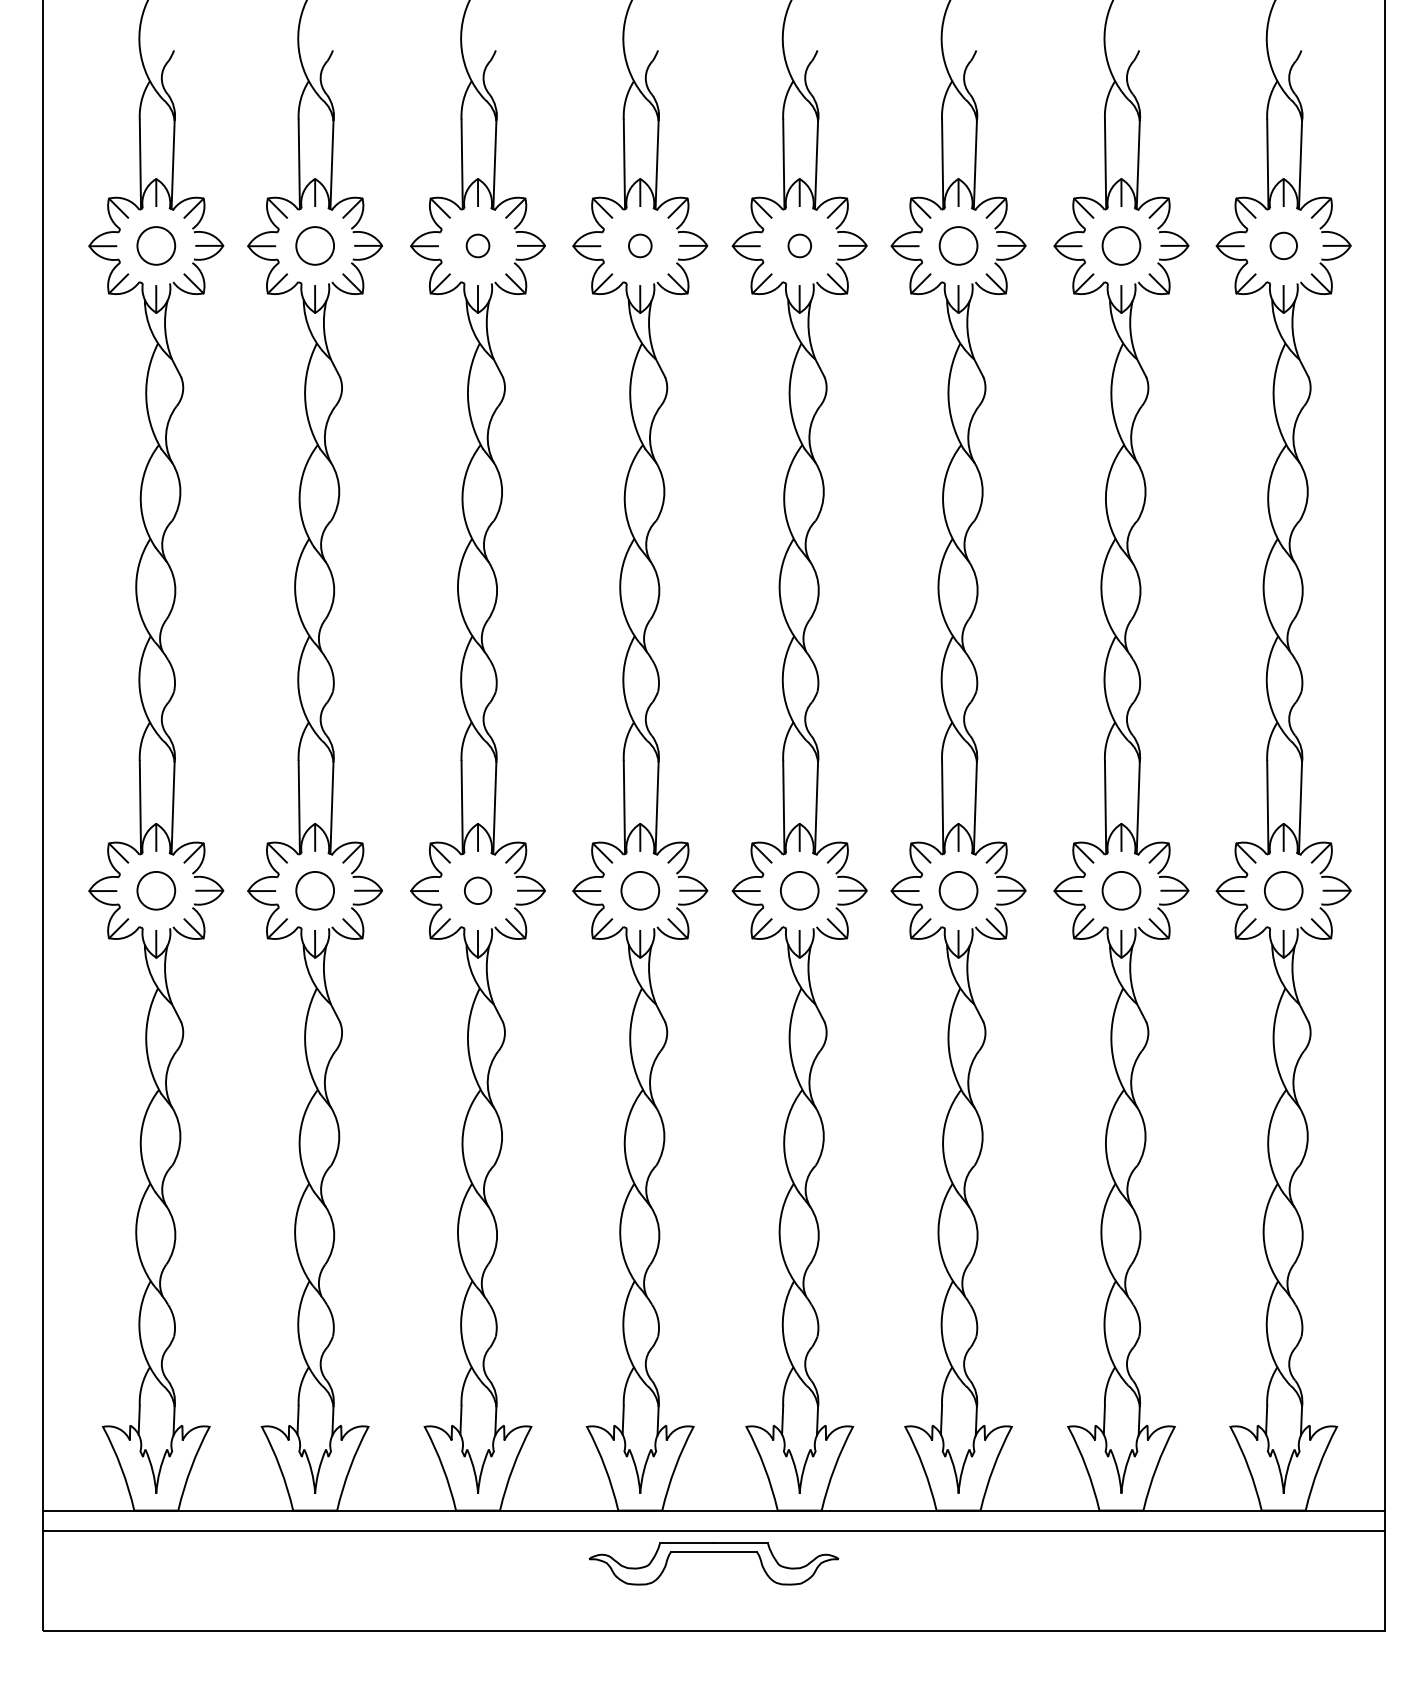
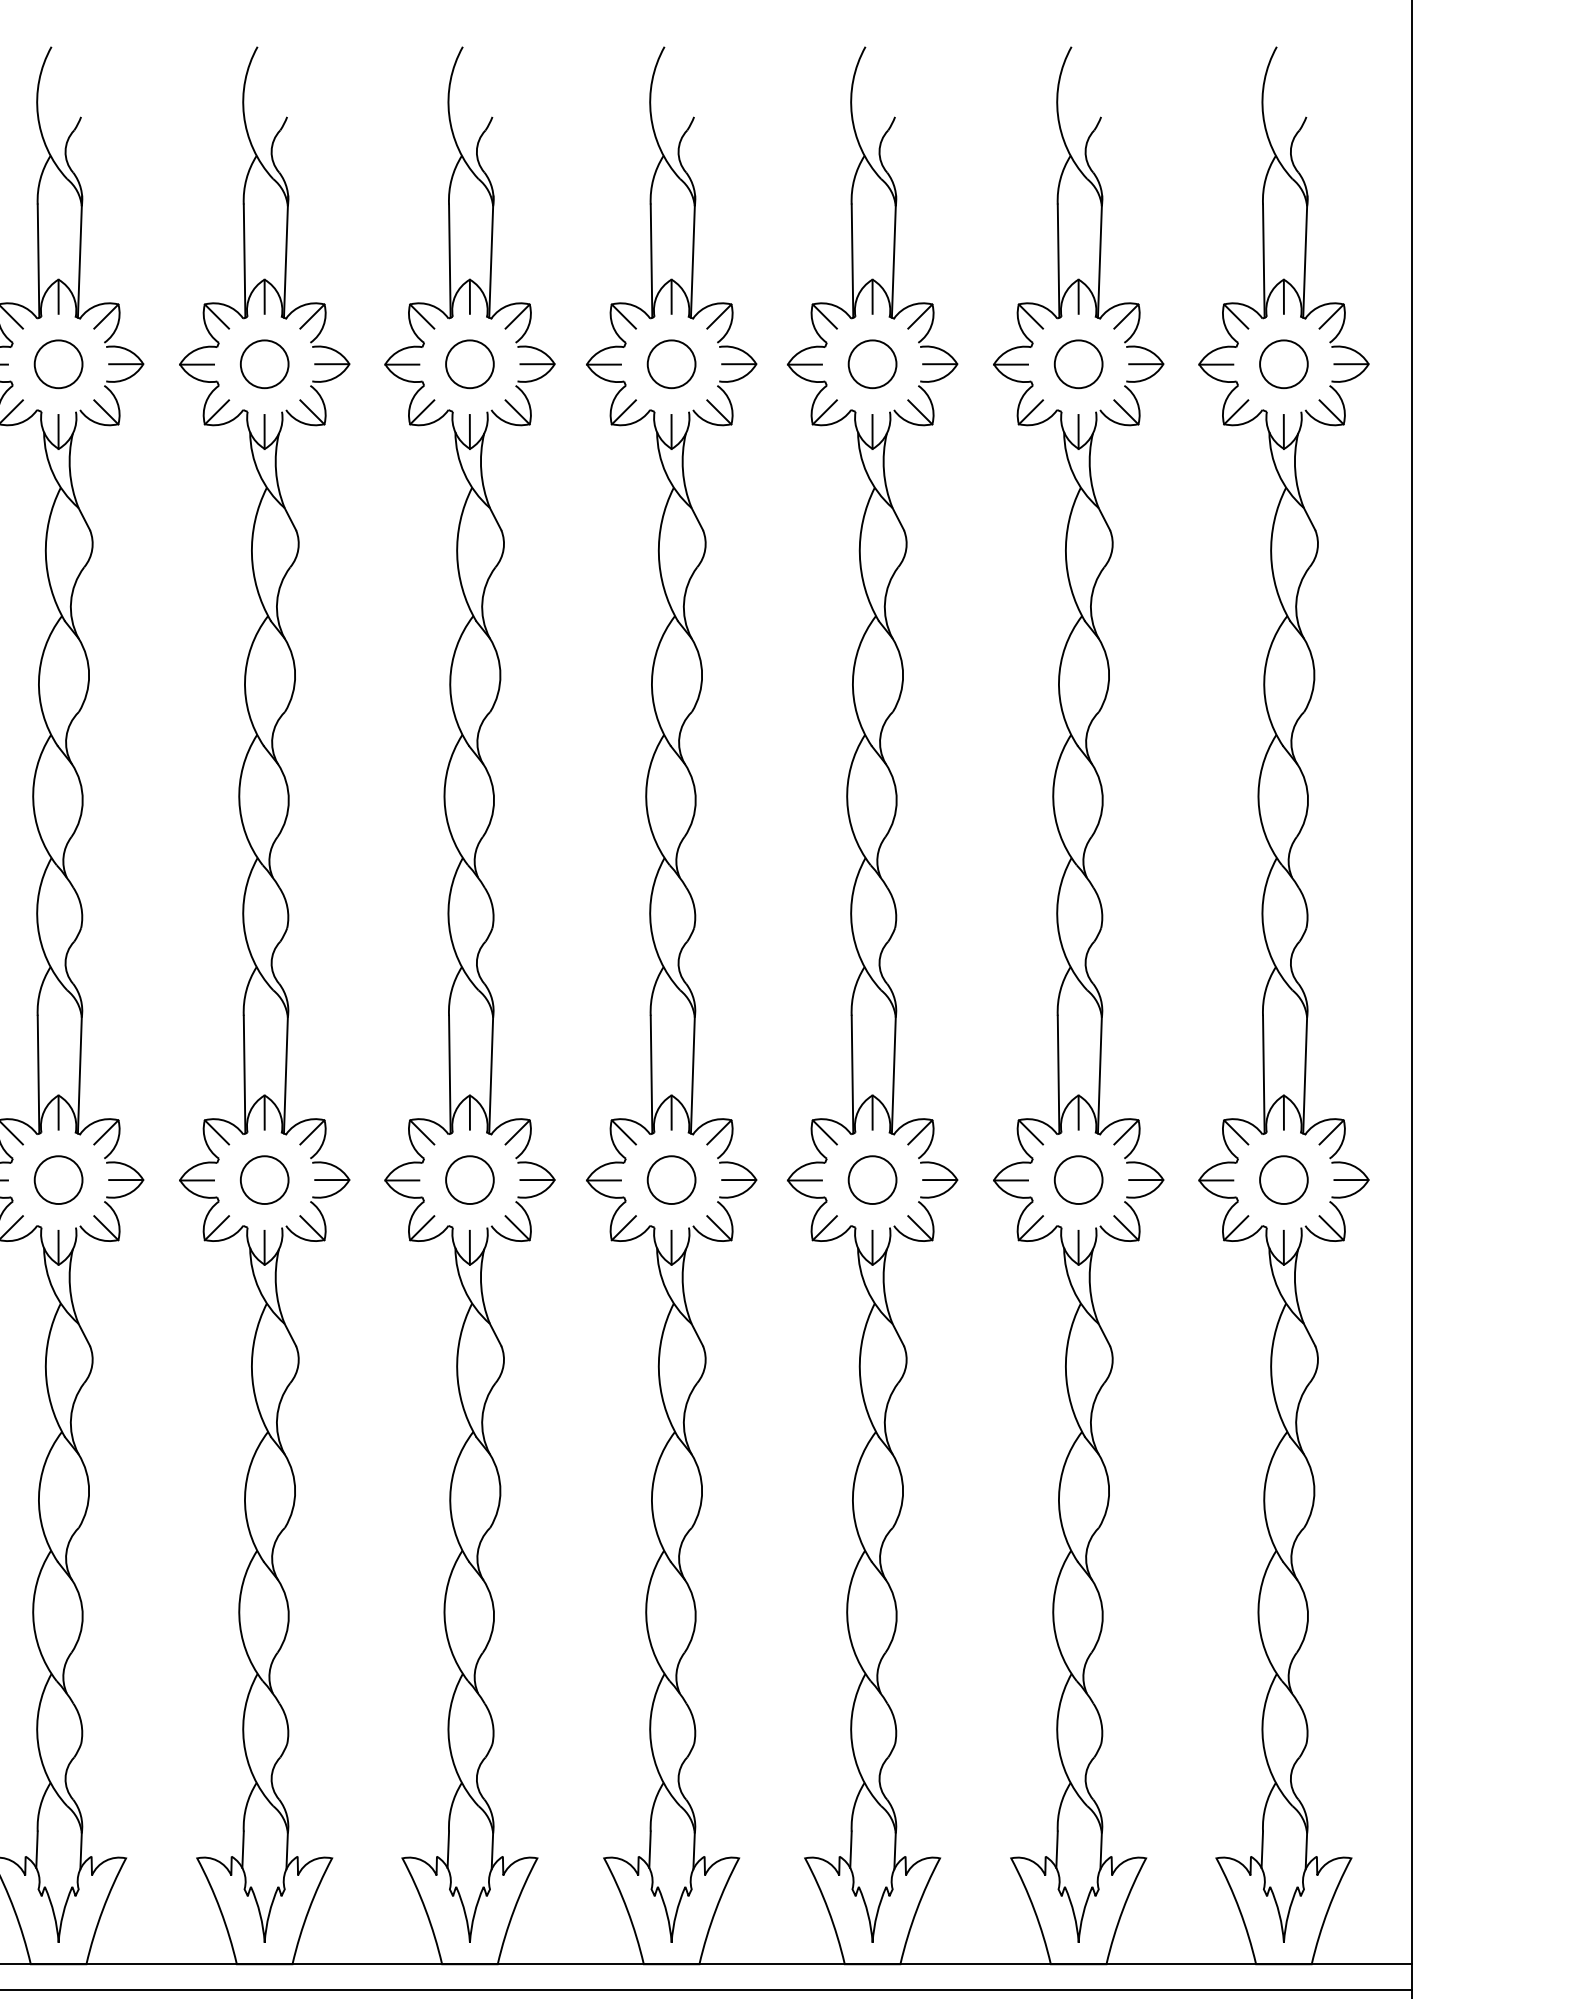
circle: (477, 245) -> (263, 363), size x1.67
circle: (640, 245) -> (470, 363), size x1.67
circle: (799, 245) -> (671, 363), size x1.67
circle: (1283, 245) -> (1283, 363), size x1.43
circle: (477, 890) -> (263, 1179), size x1.43

